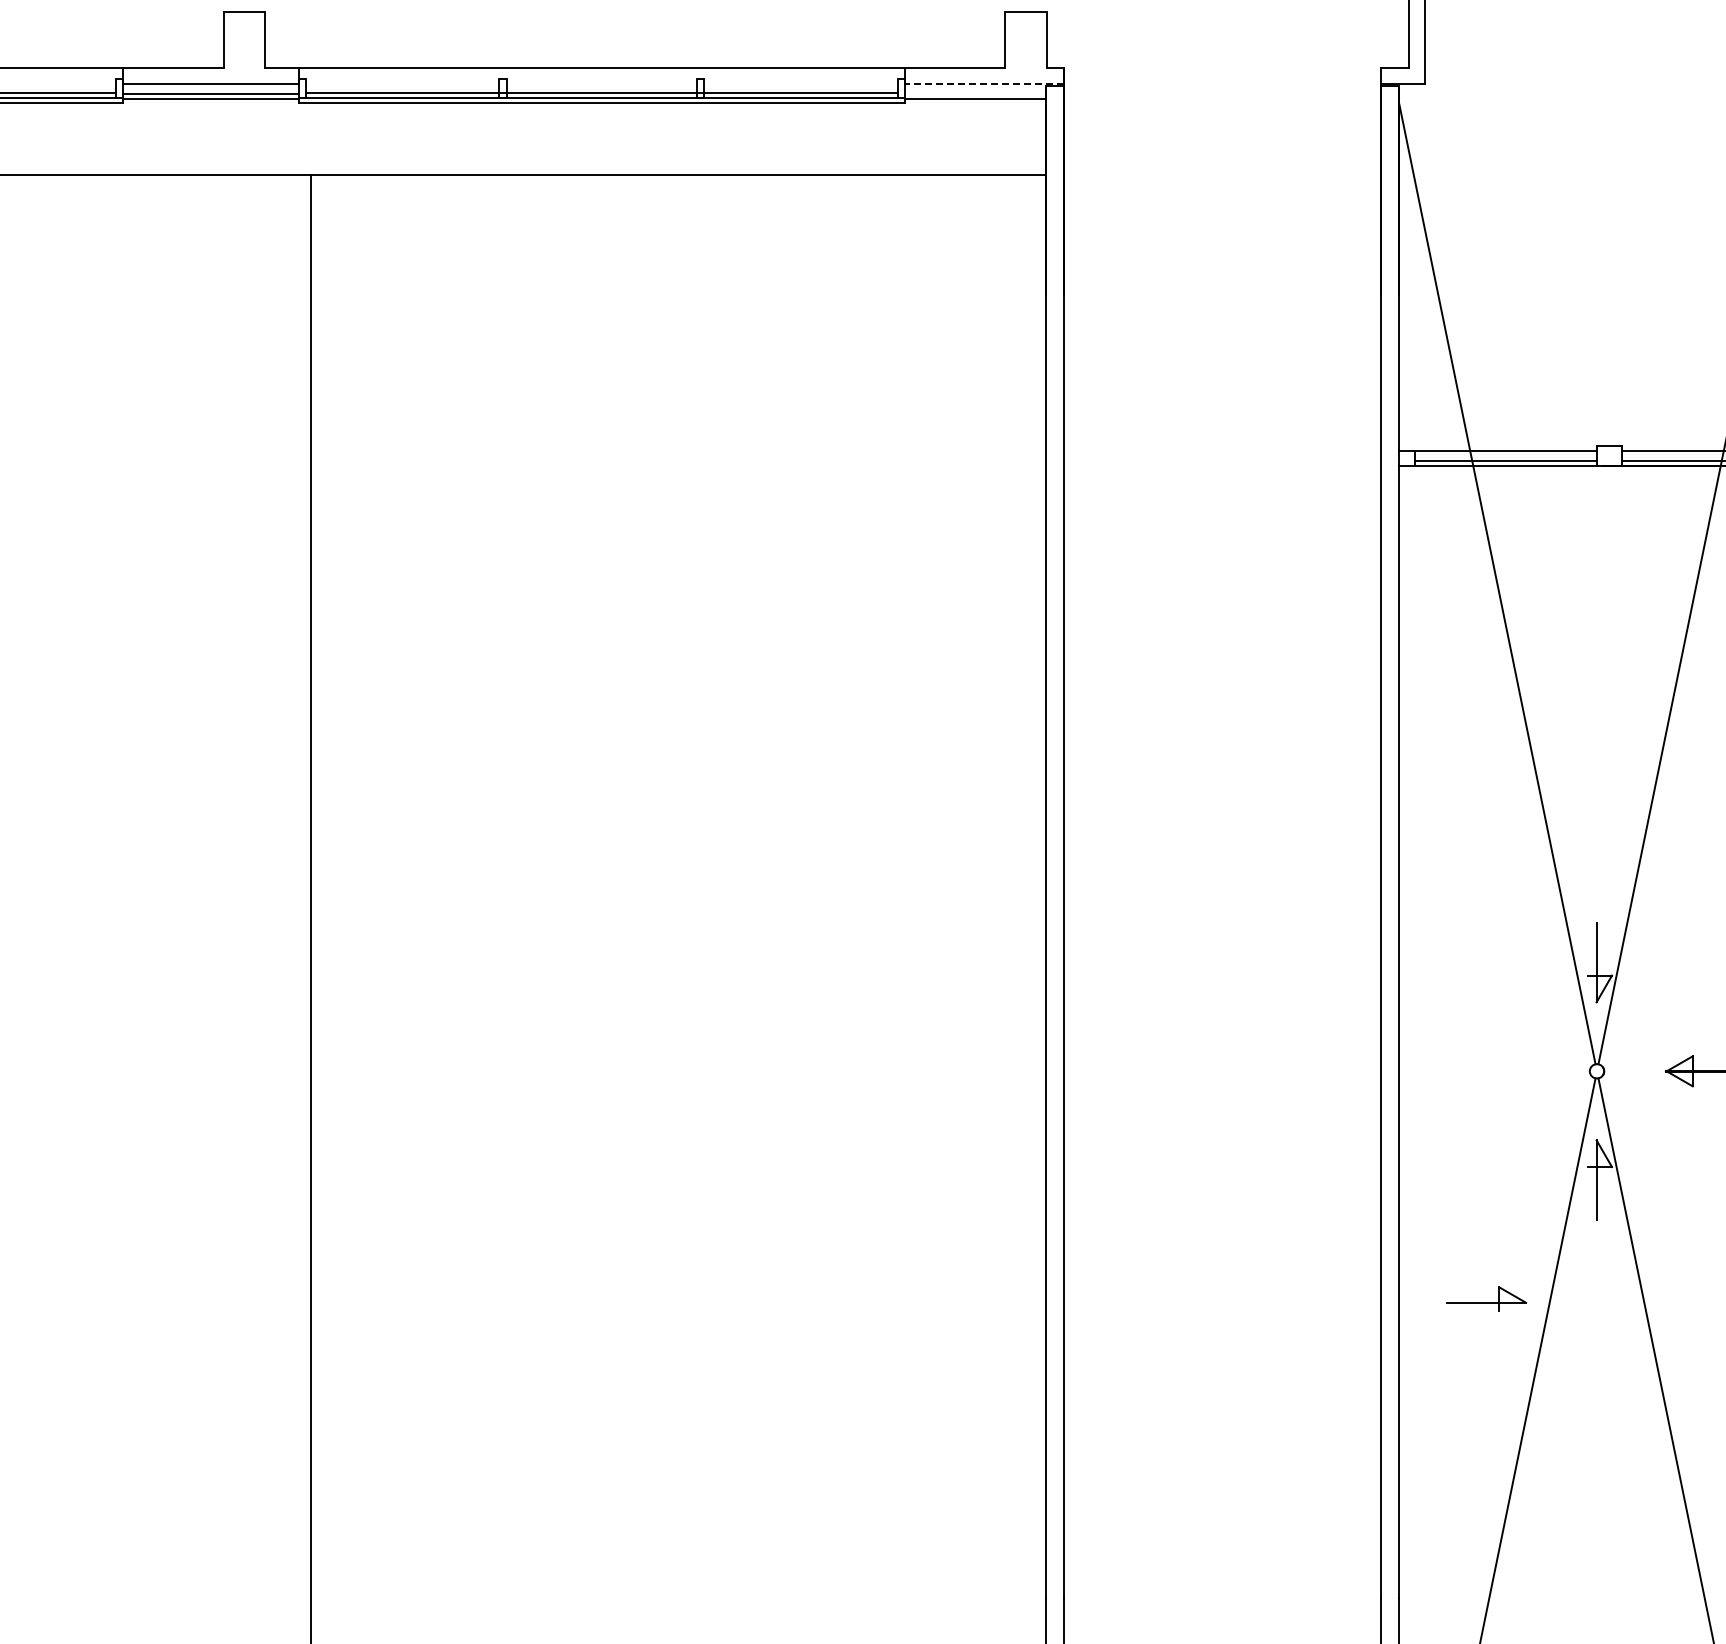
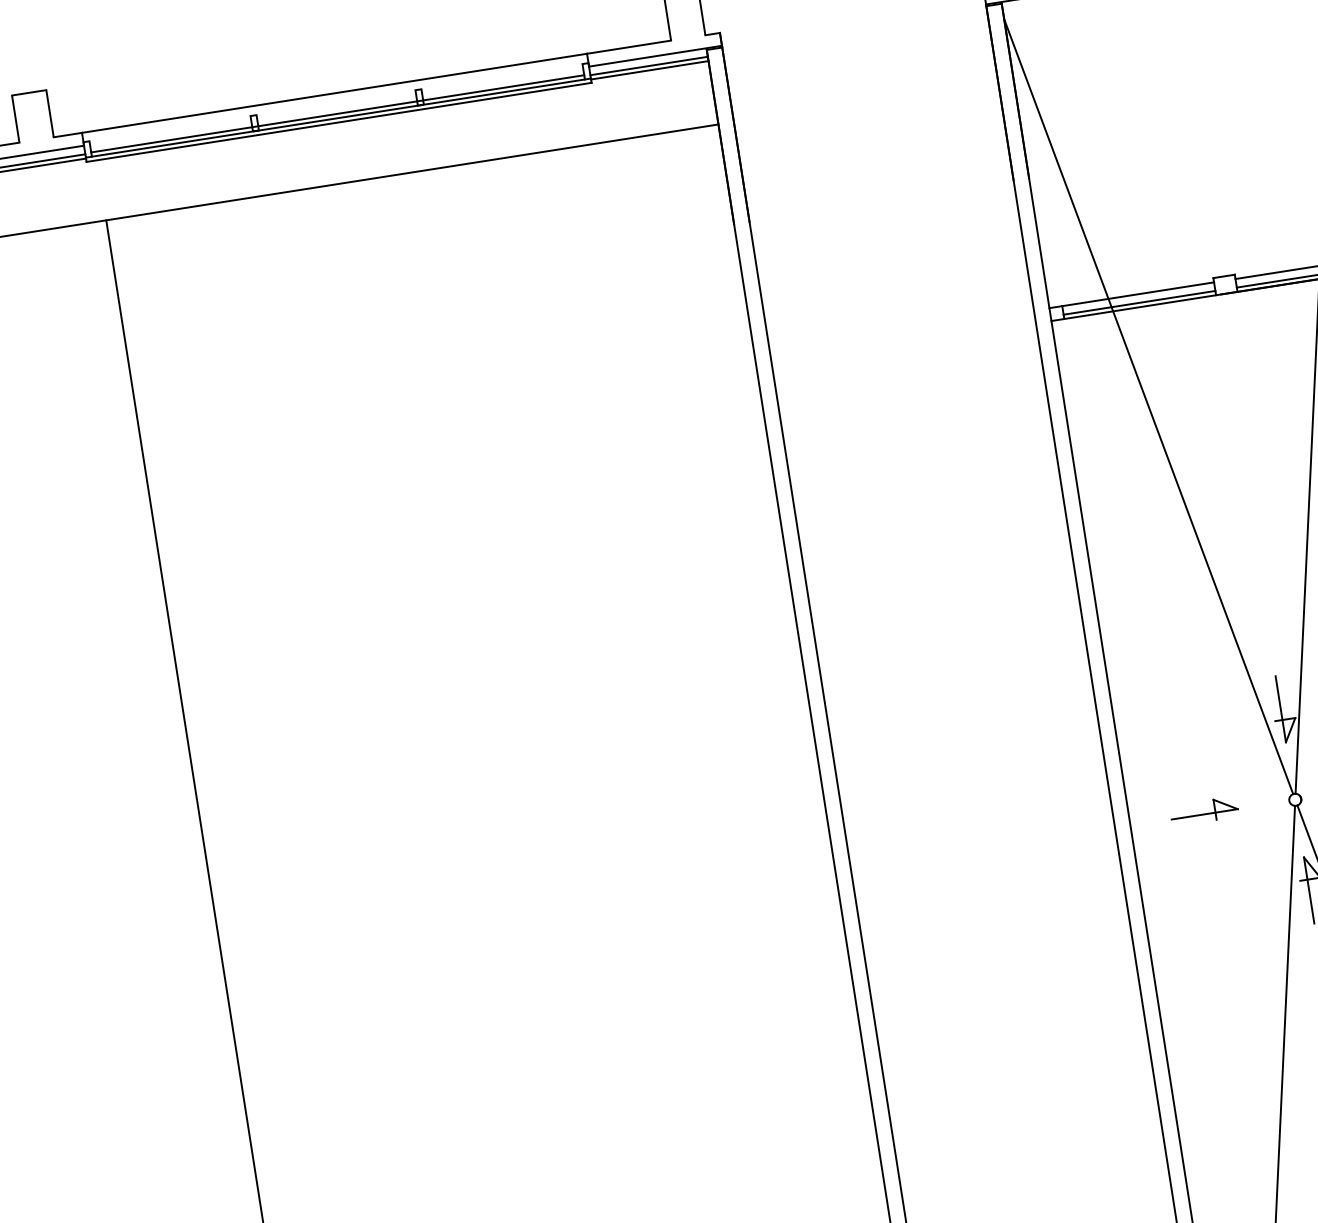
line: (984, 83) -> (655, 56), dashed -> solid
line: (974, 93) -> (648, 65), added
part: (1486, 1298) -> (1204, 810), moved

